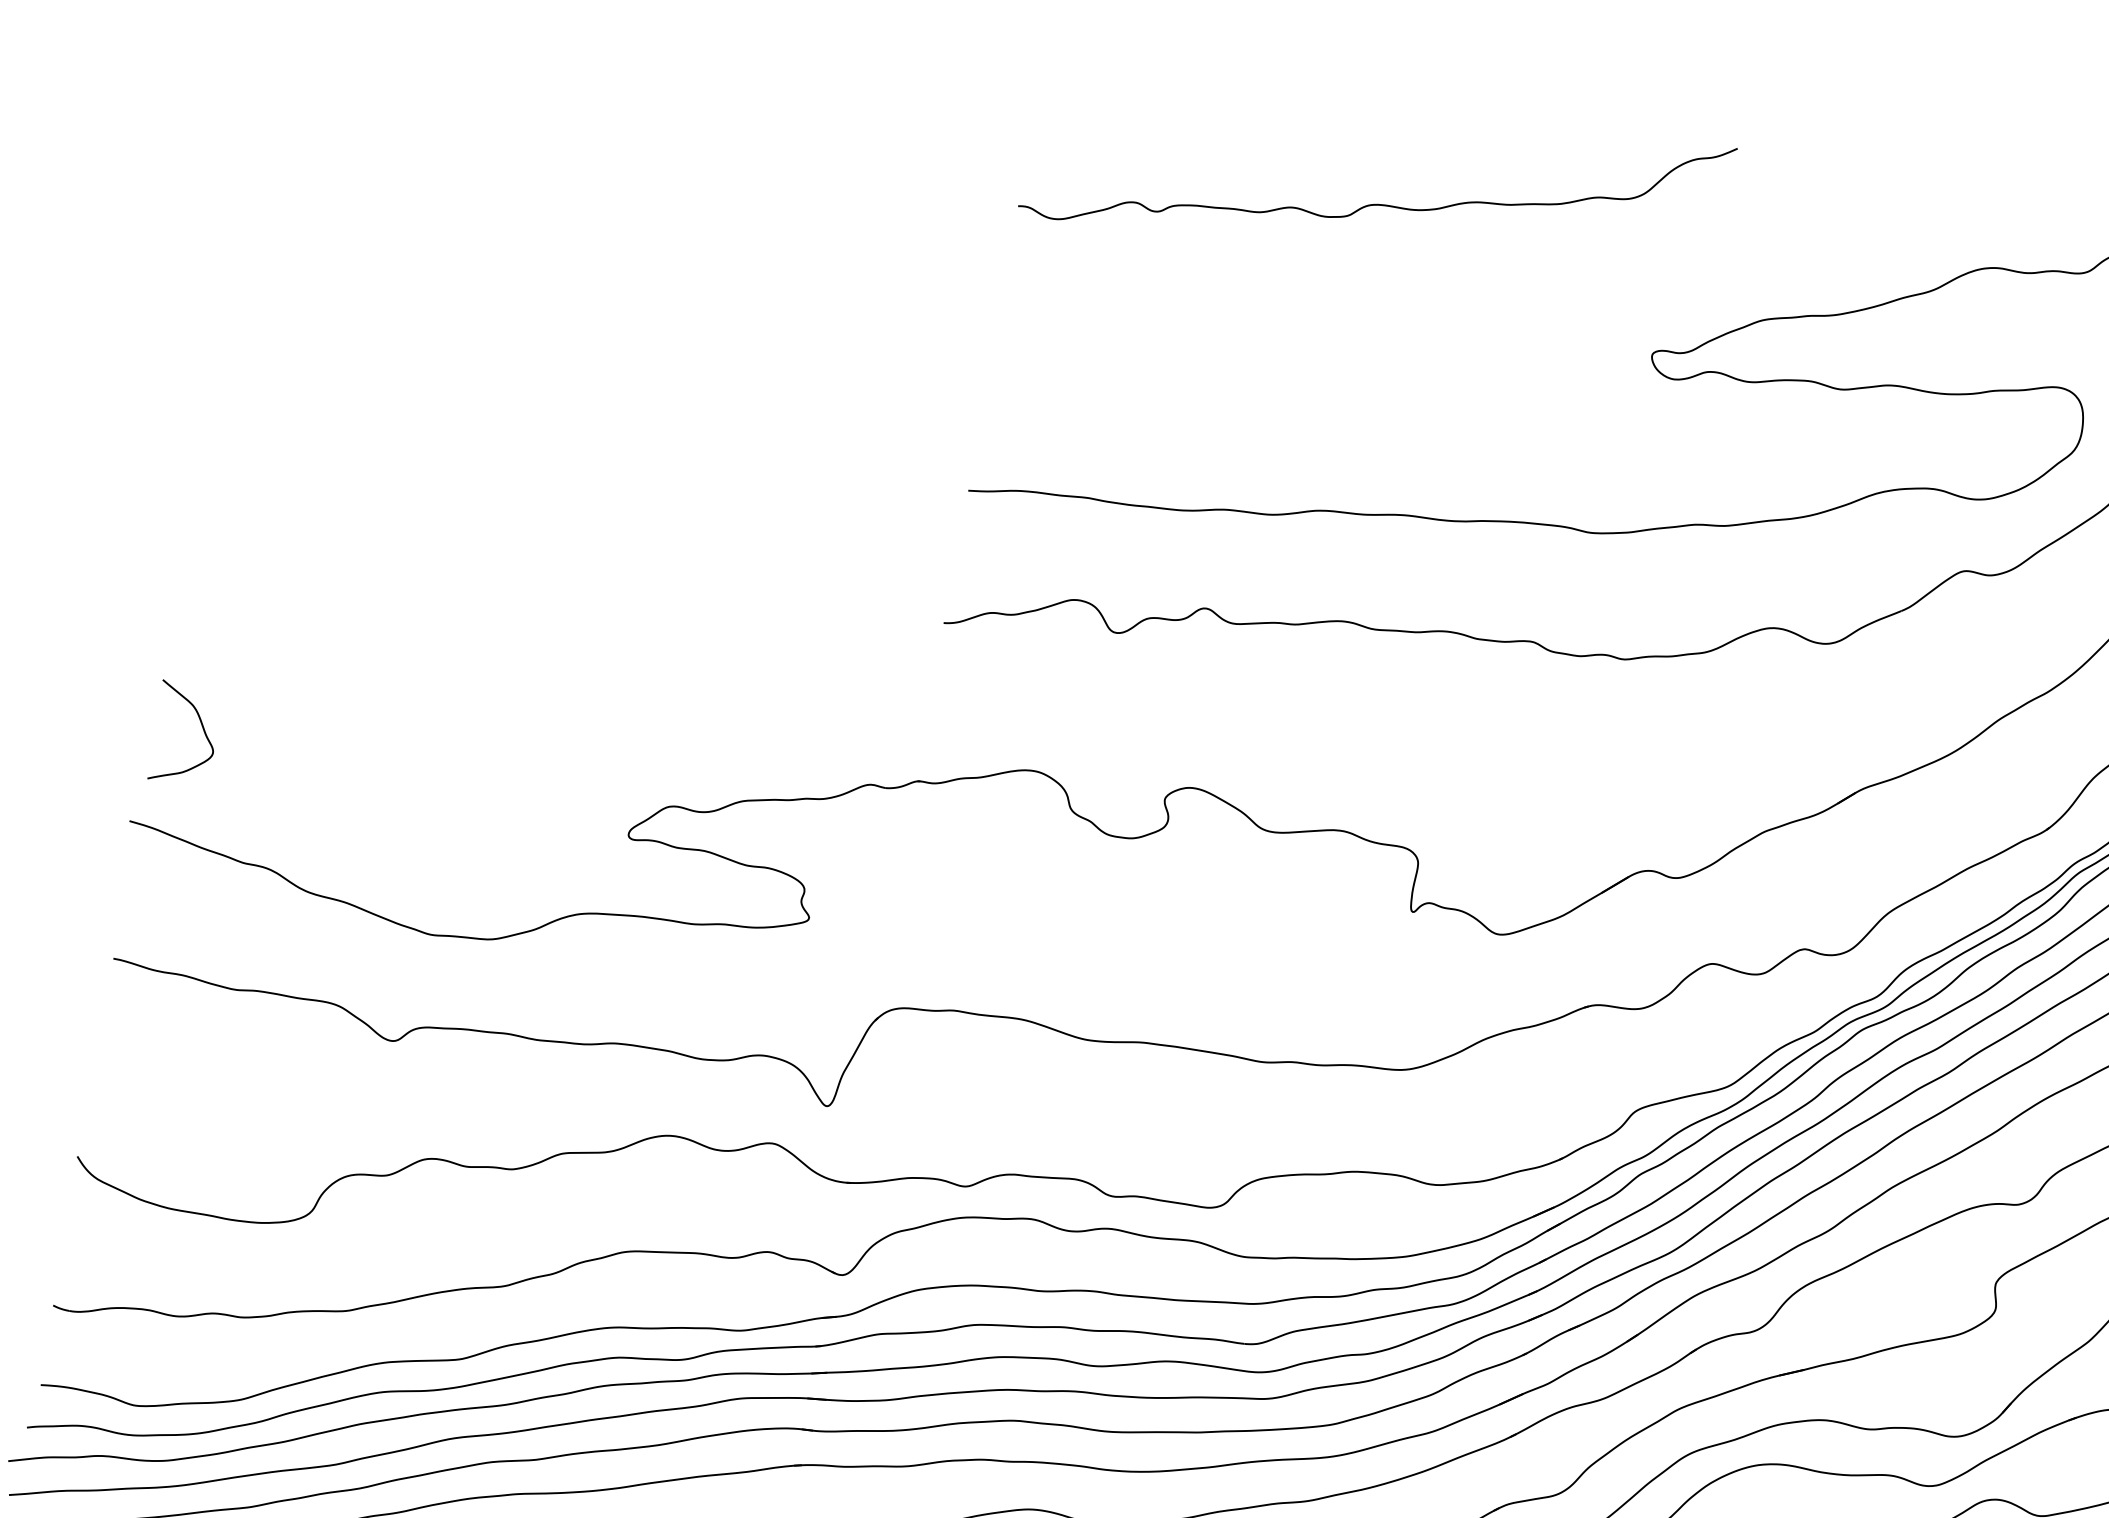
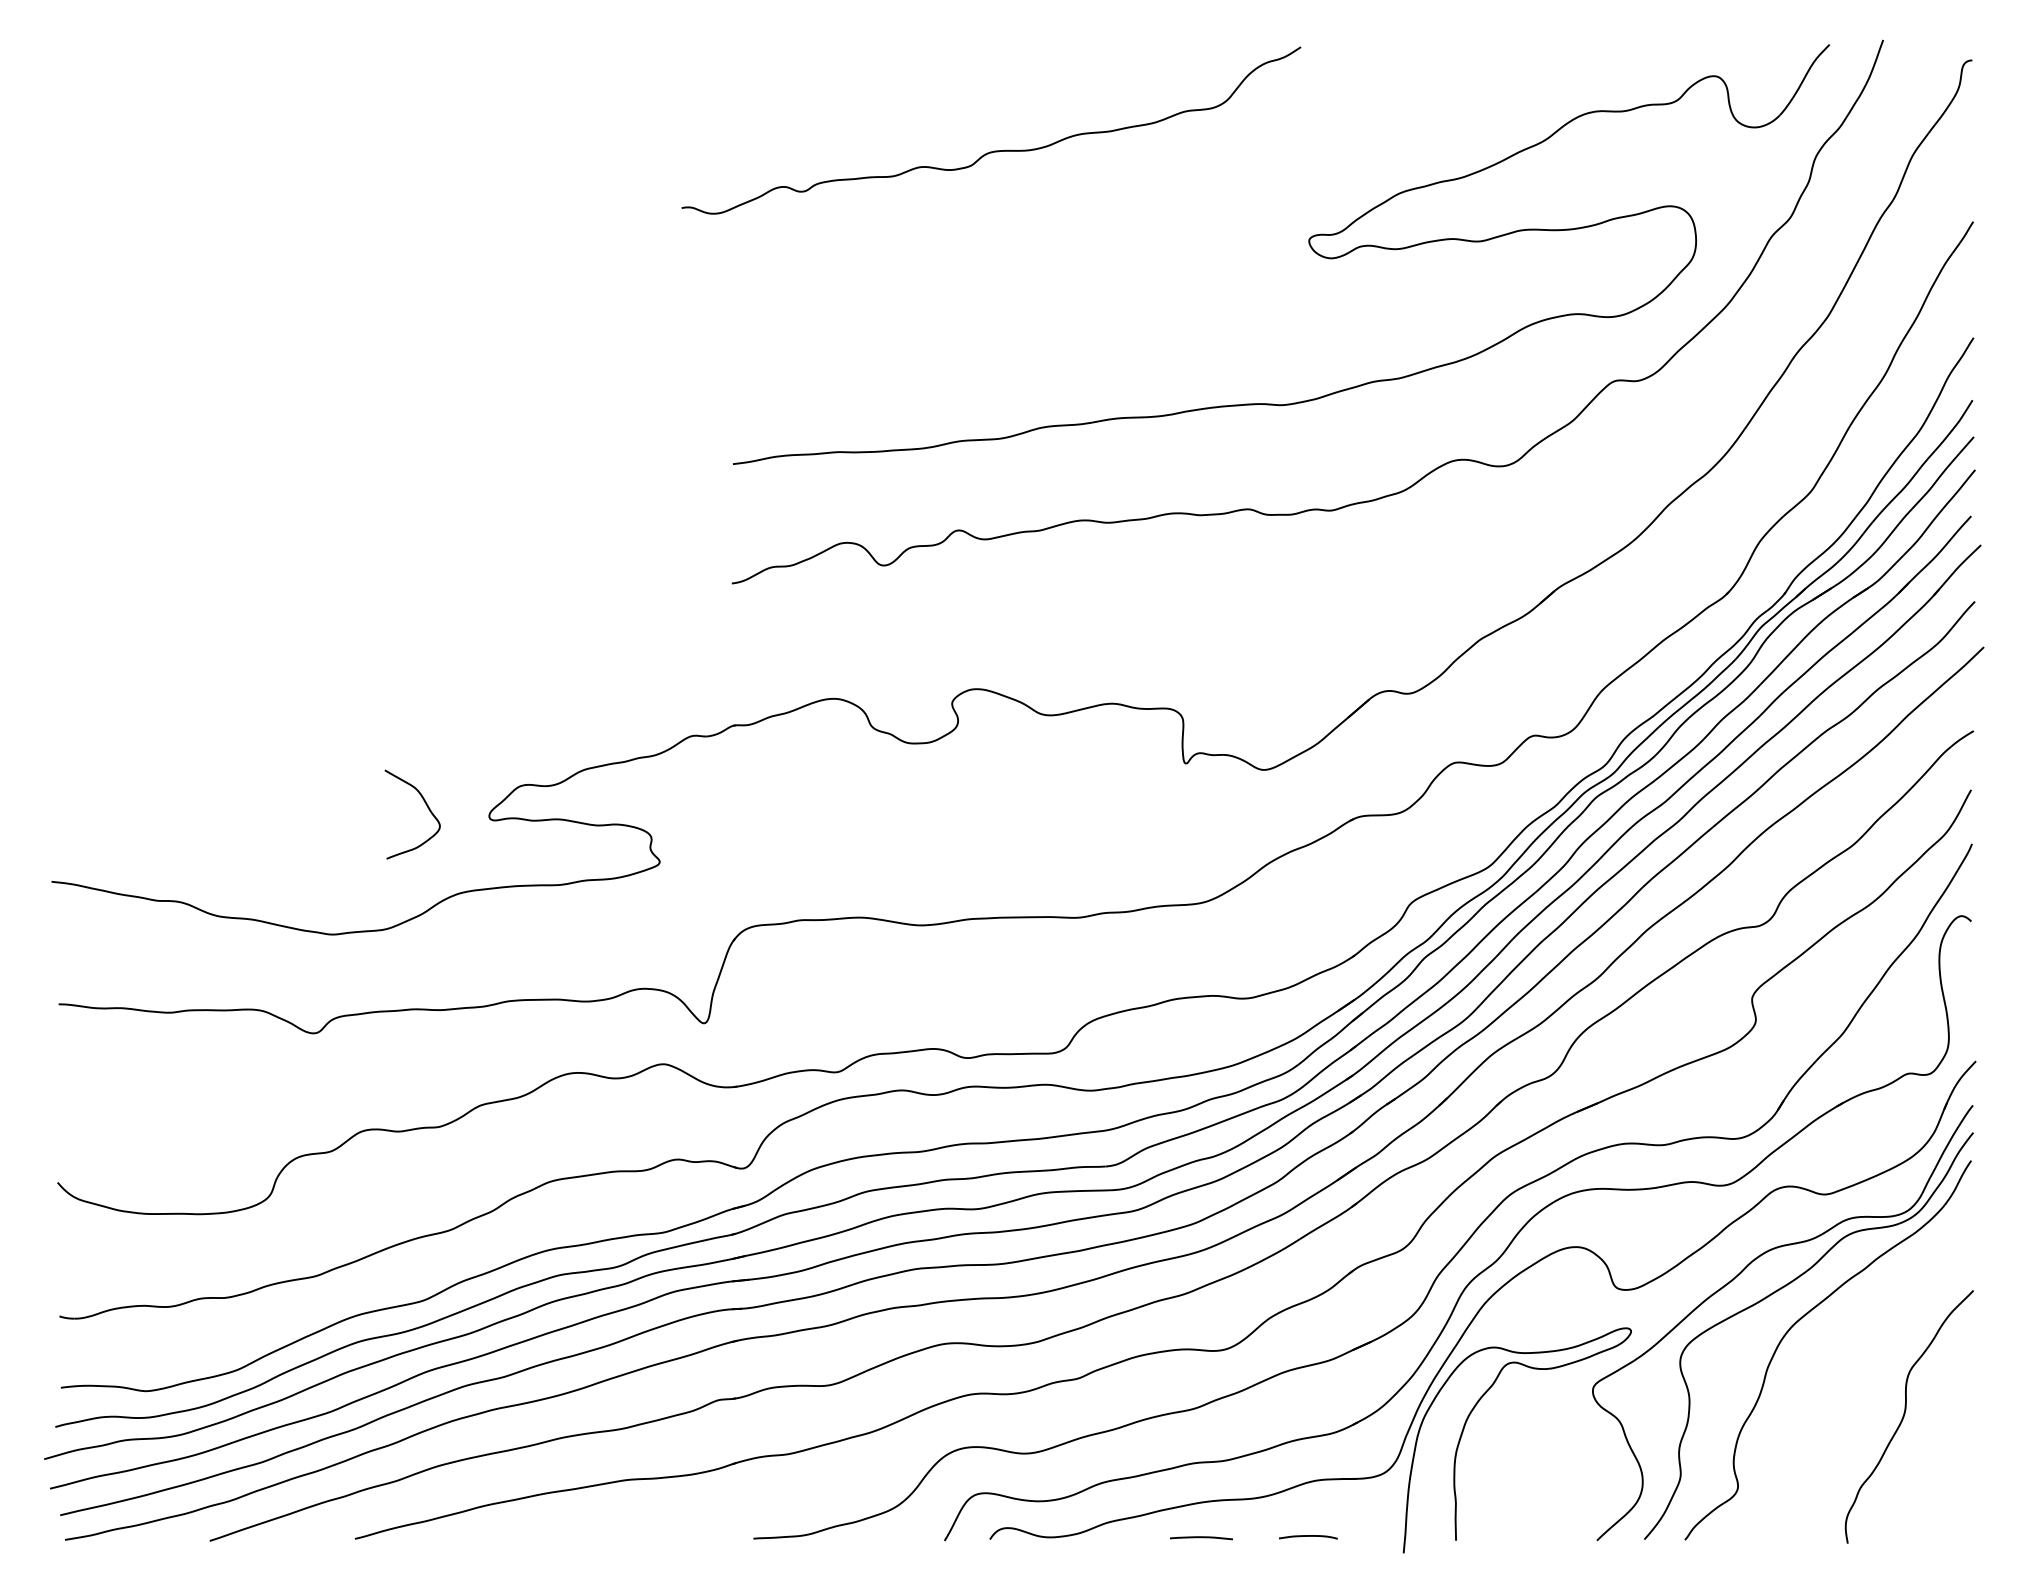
curve: (1376, 203) -> (994, 150), moved
curve: (201, 728) -> (426, 806), moved

